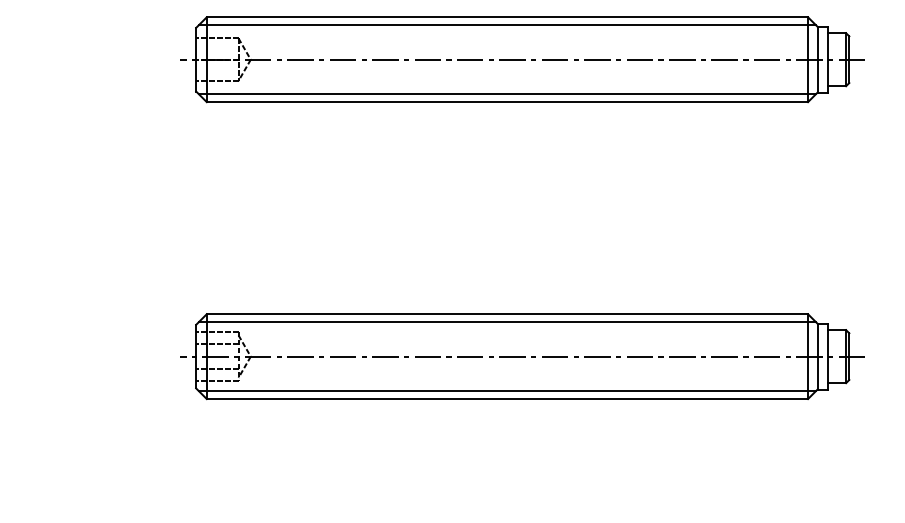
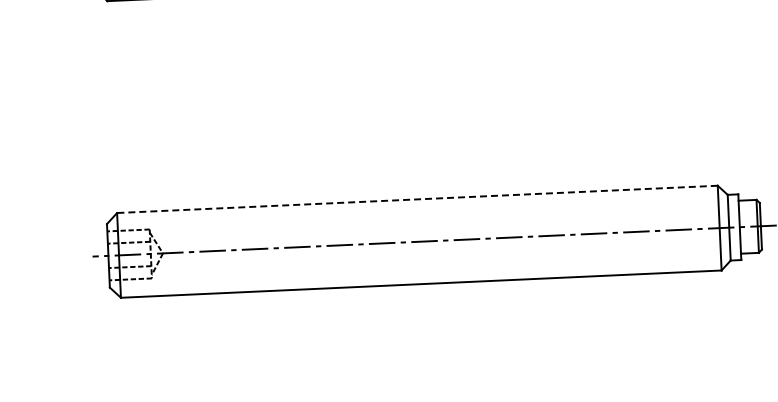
line: (507, 314) -> (417, 199), solid -> dashed
line: (507, 322) -> (417, 207), removed
line: (507, 390) -> (420, 275), removed

